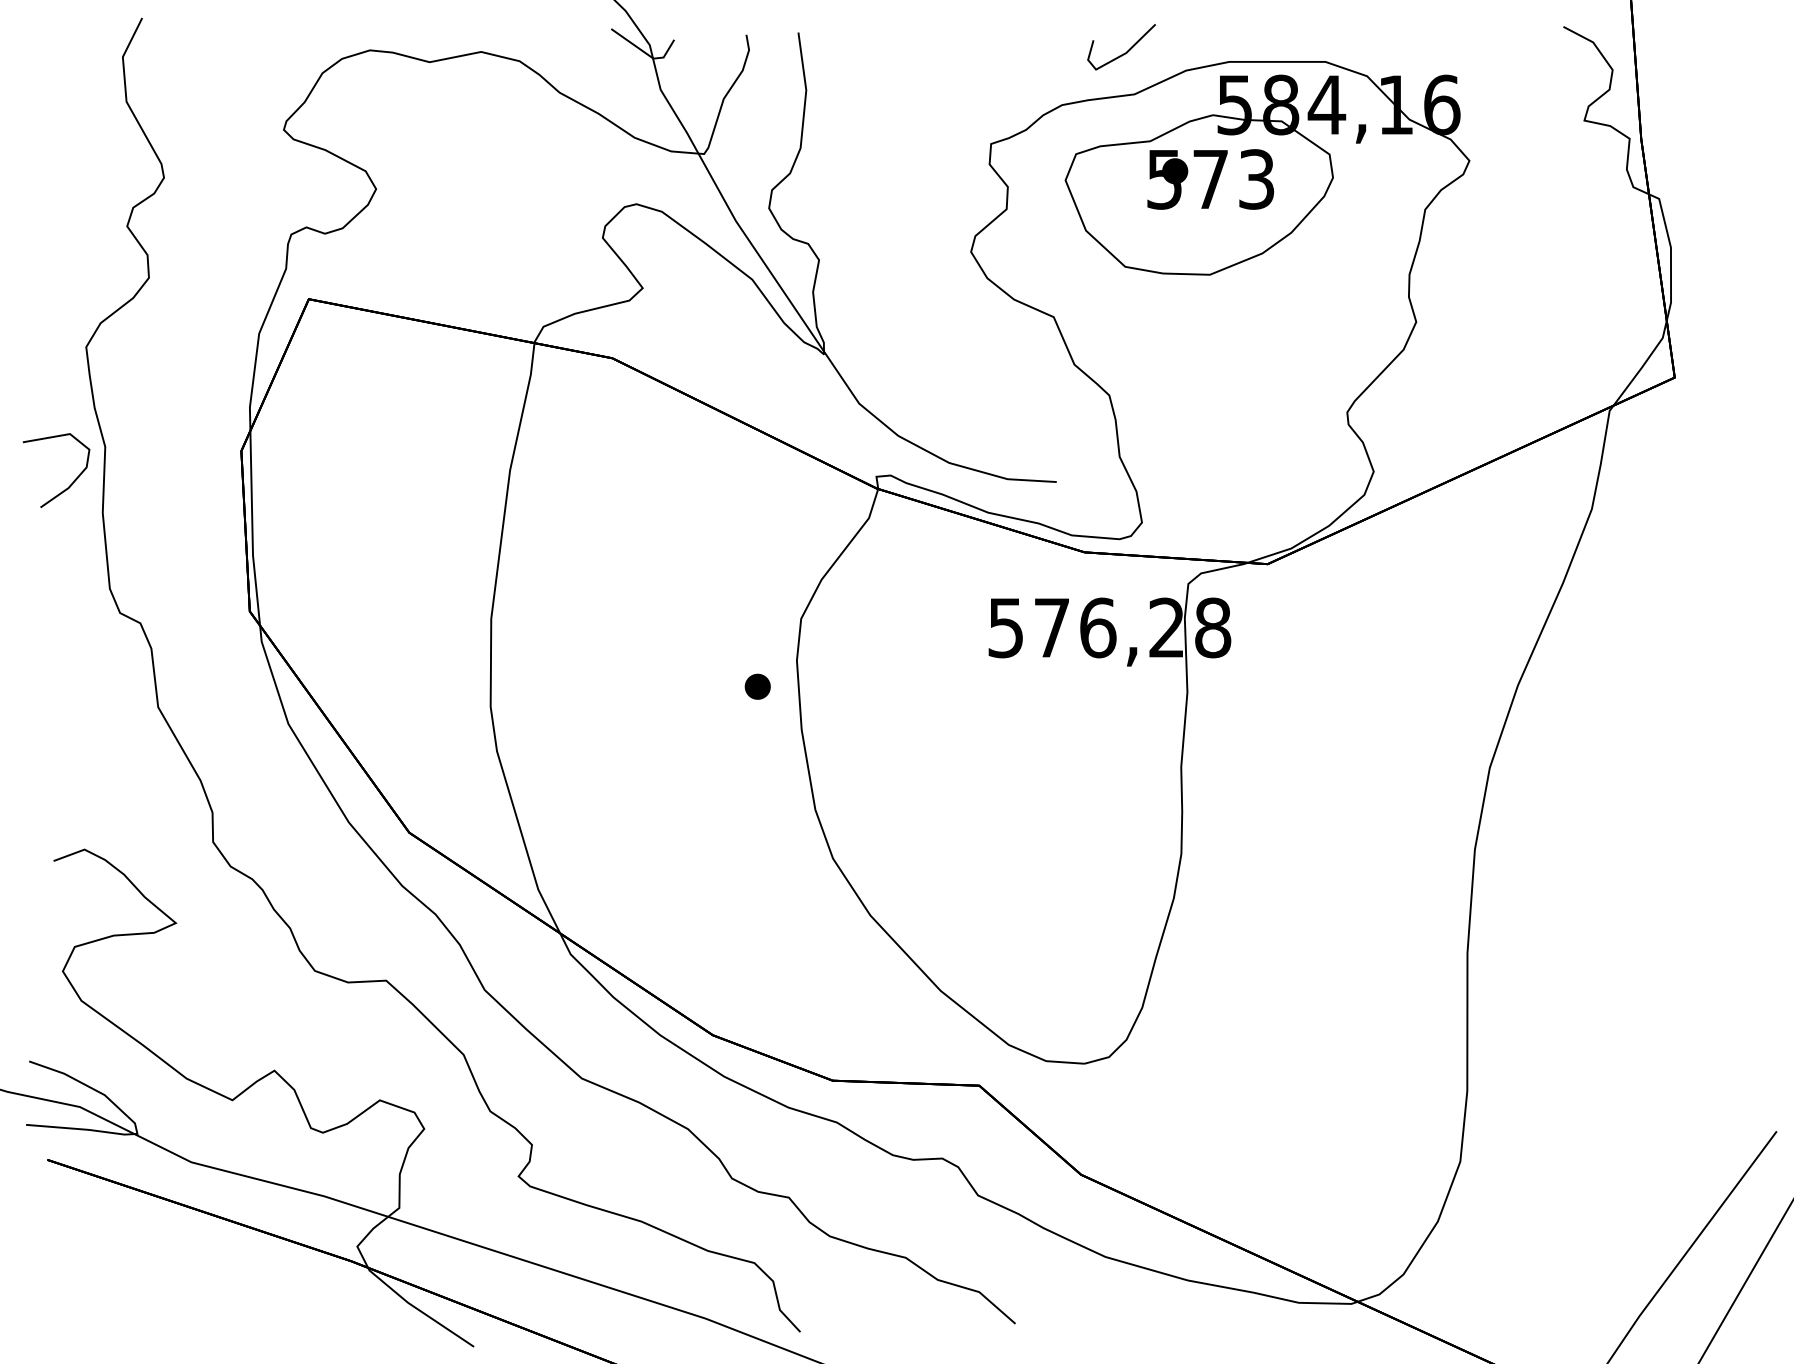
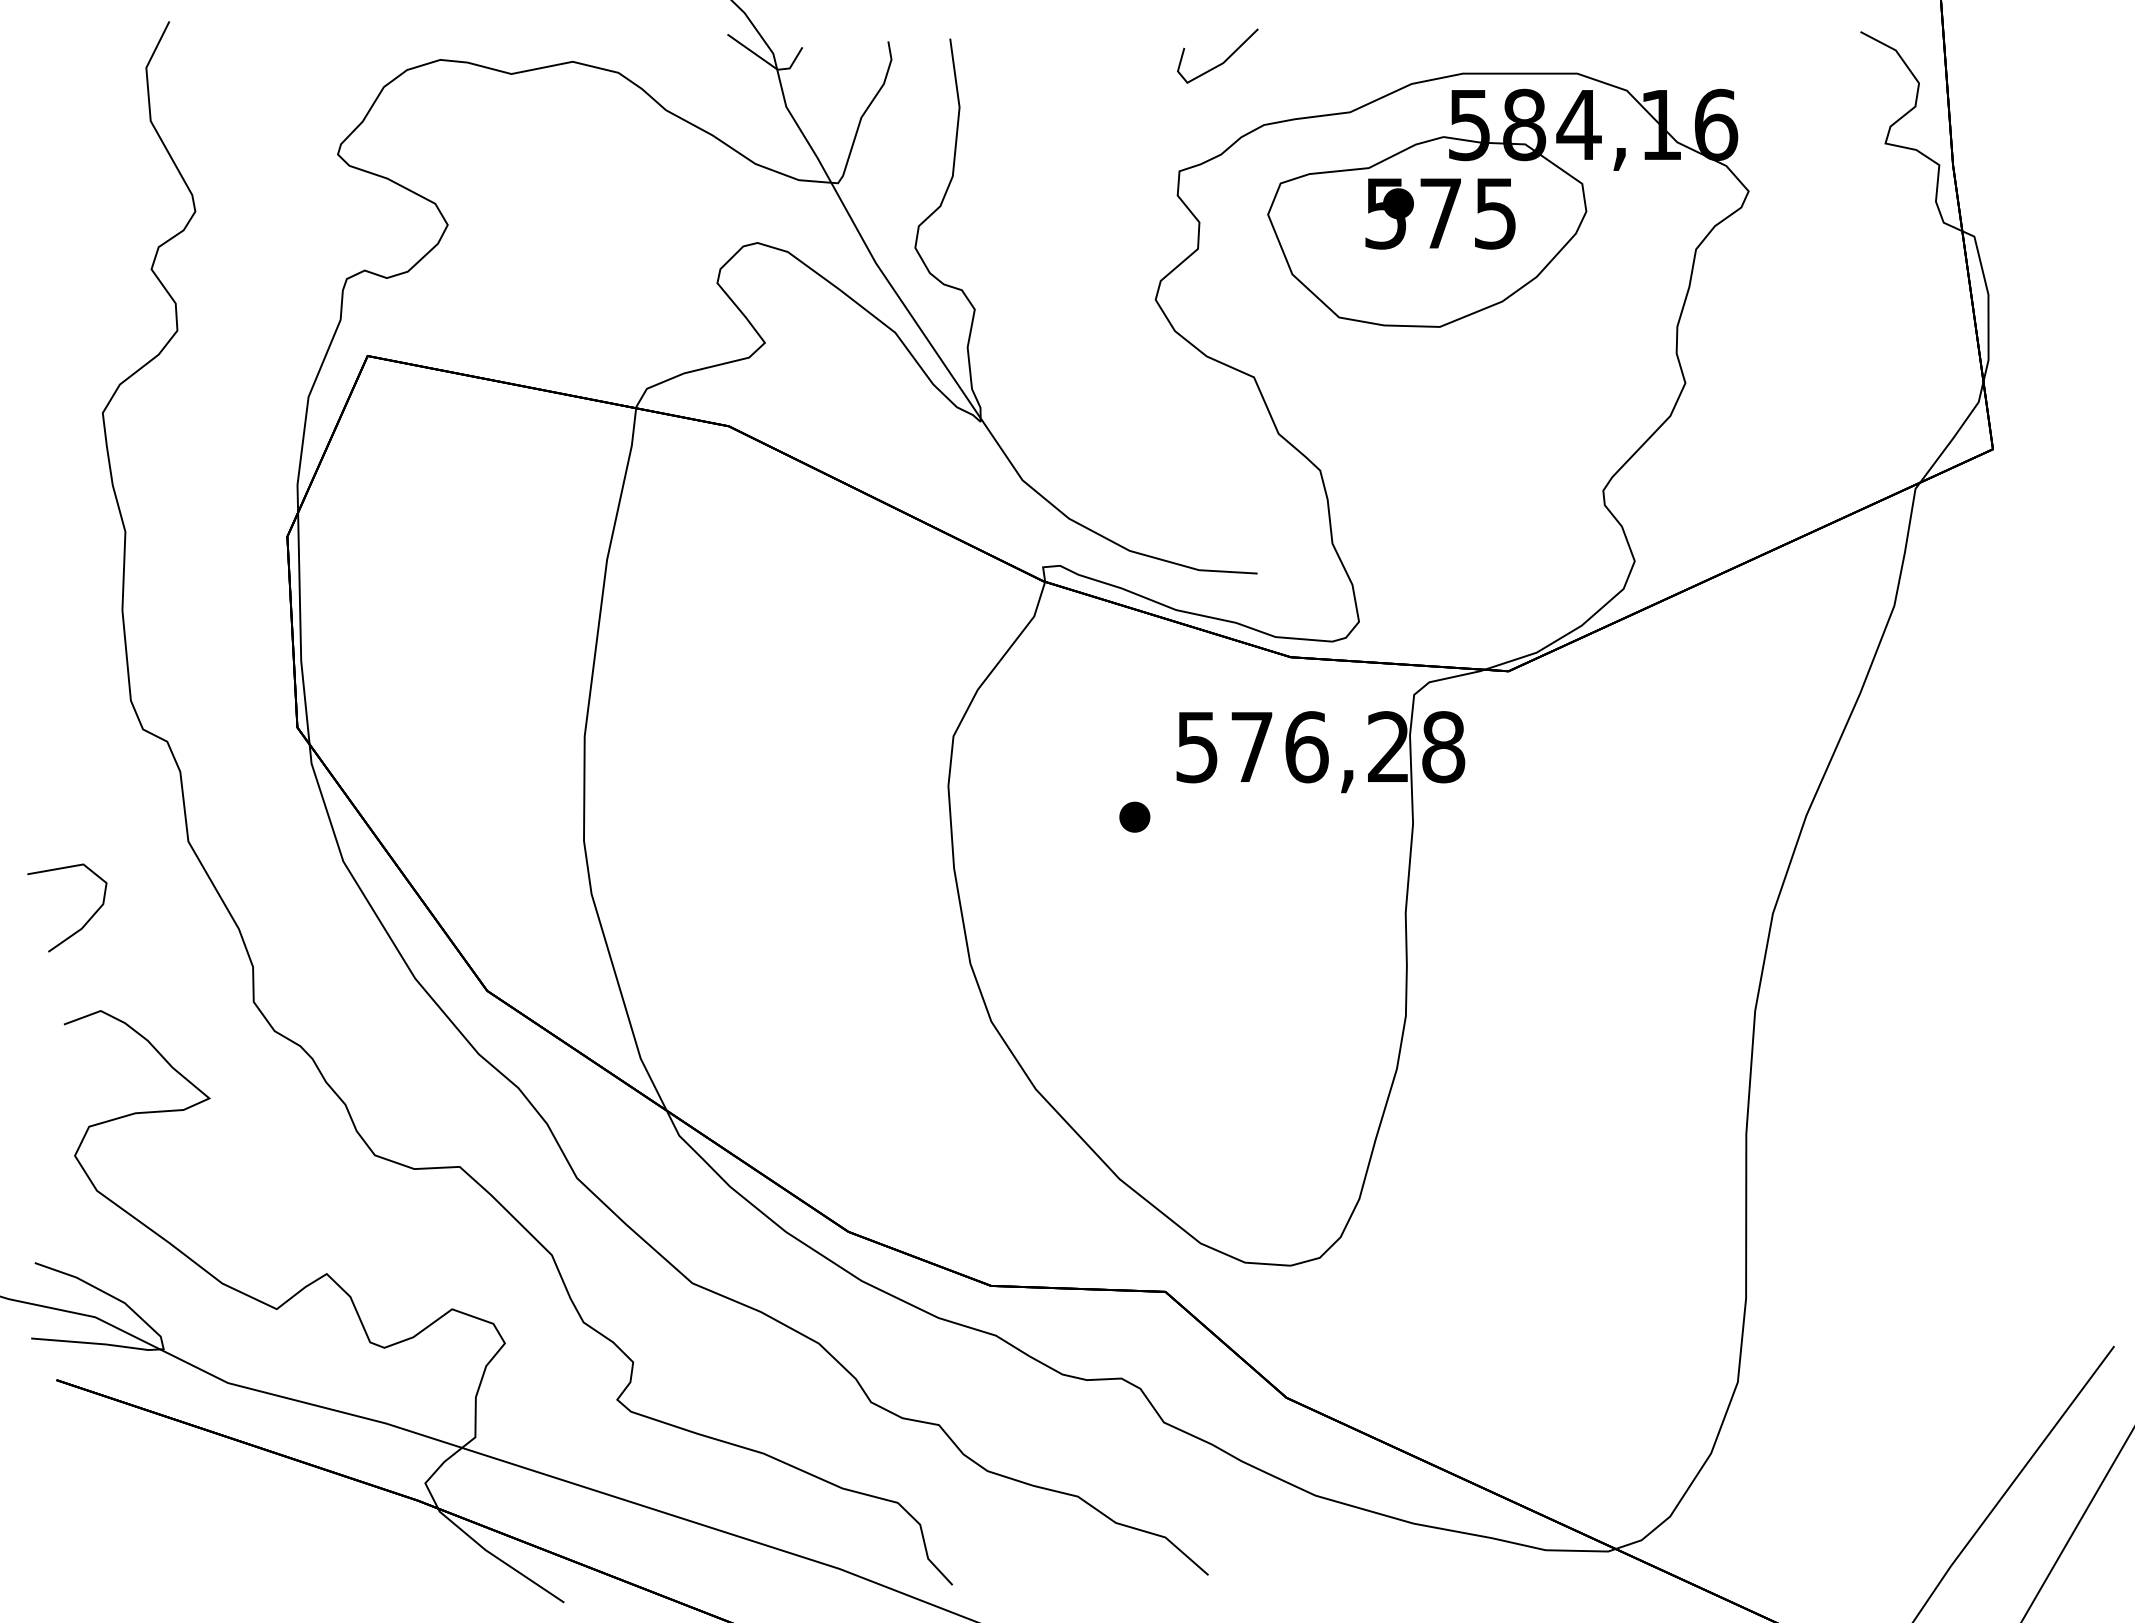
line: (1126, 51) -> (1223, 61), moved
text: (1256, 179) -> (1495, 213), 573 -> 575
curve: (71, 482) -> (85, 922), moved
part: (757, 686) -> (1134, 816), moved

